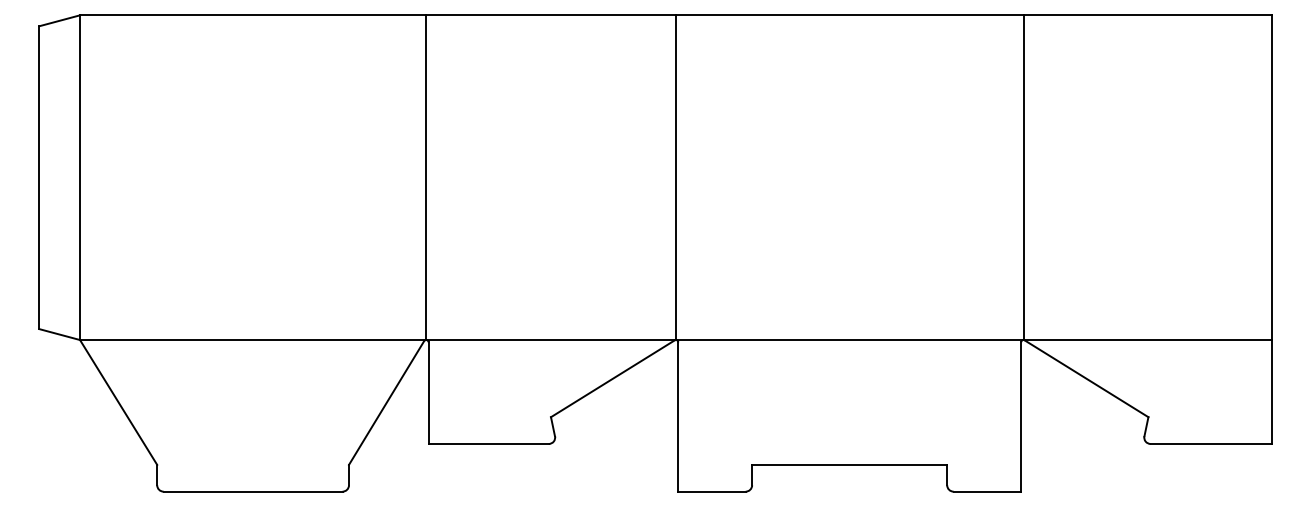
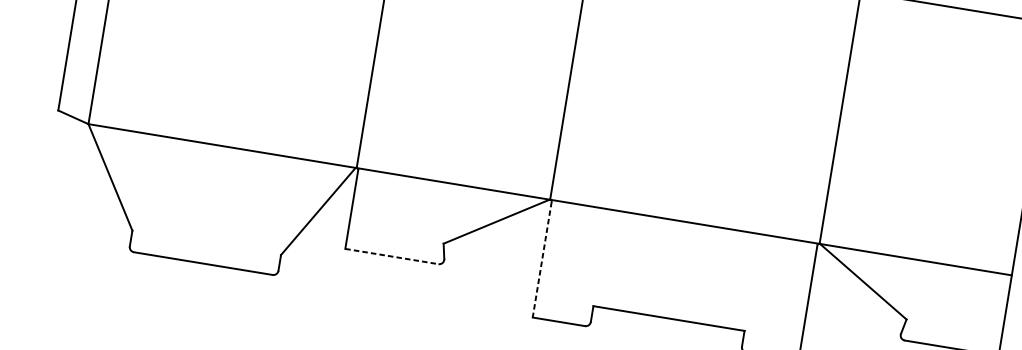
line: (678, 417) -> (542, 260), solid -> dashed
line: (489, 443) -> (392, 256), solid -> dashed

